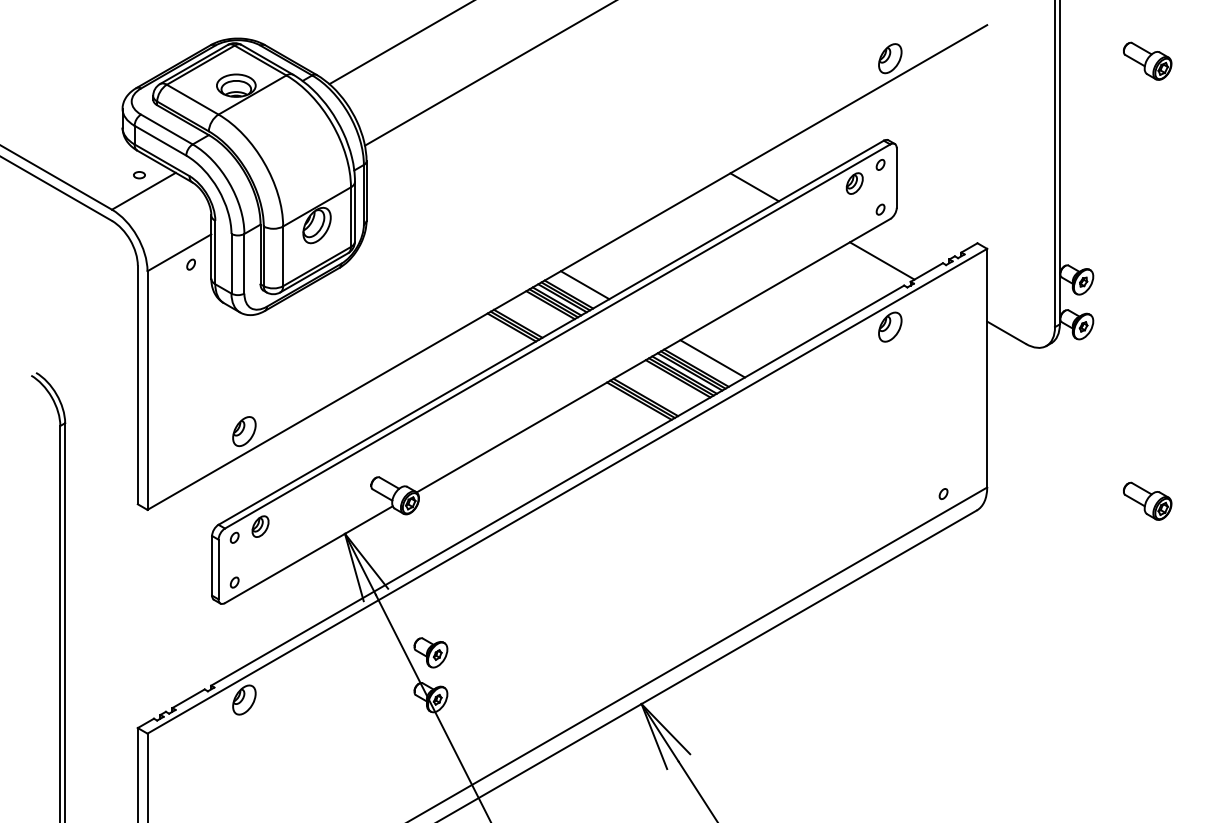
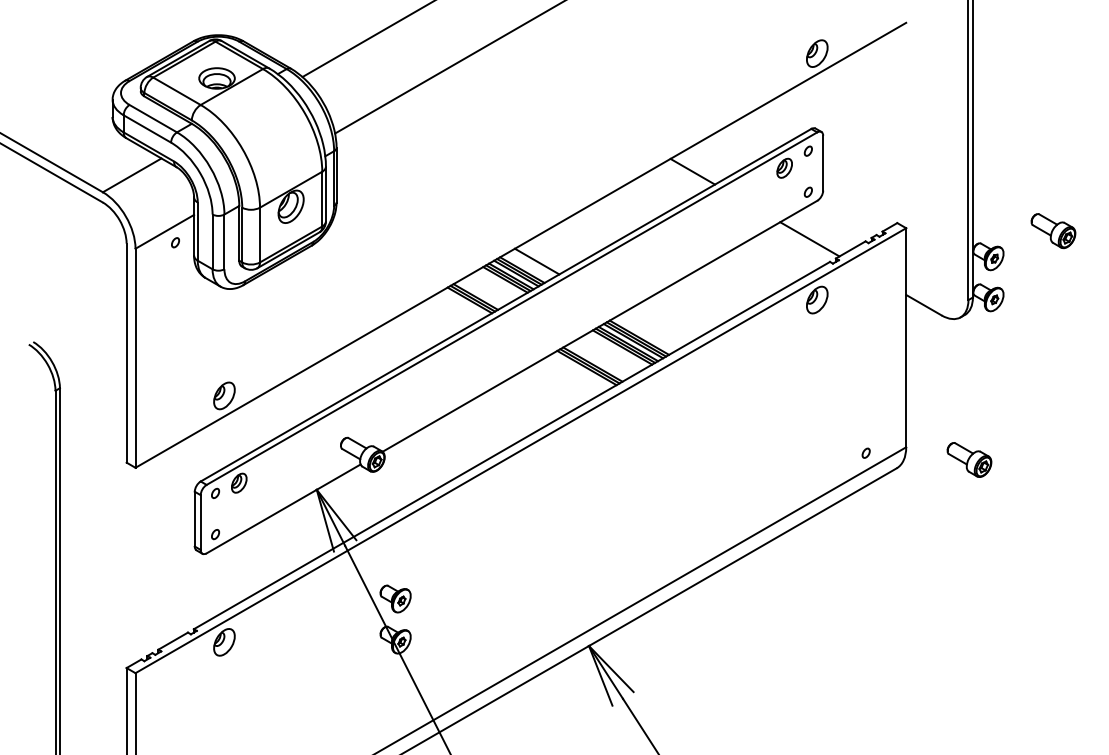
part: (1147, 61) -> (1053, 231), moved
part: (139, 175) -> (128, 160), removed
line: (711, 359) -> (653, 329), removed
part: (1147, 500) -> (969, 459), moved

